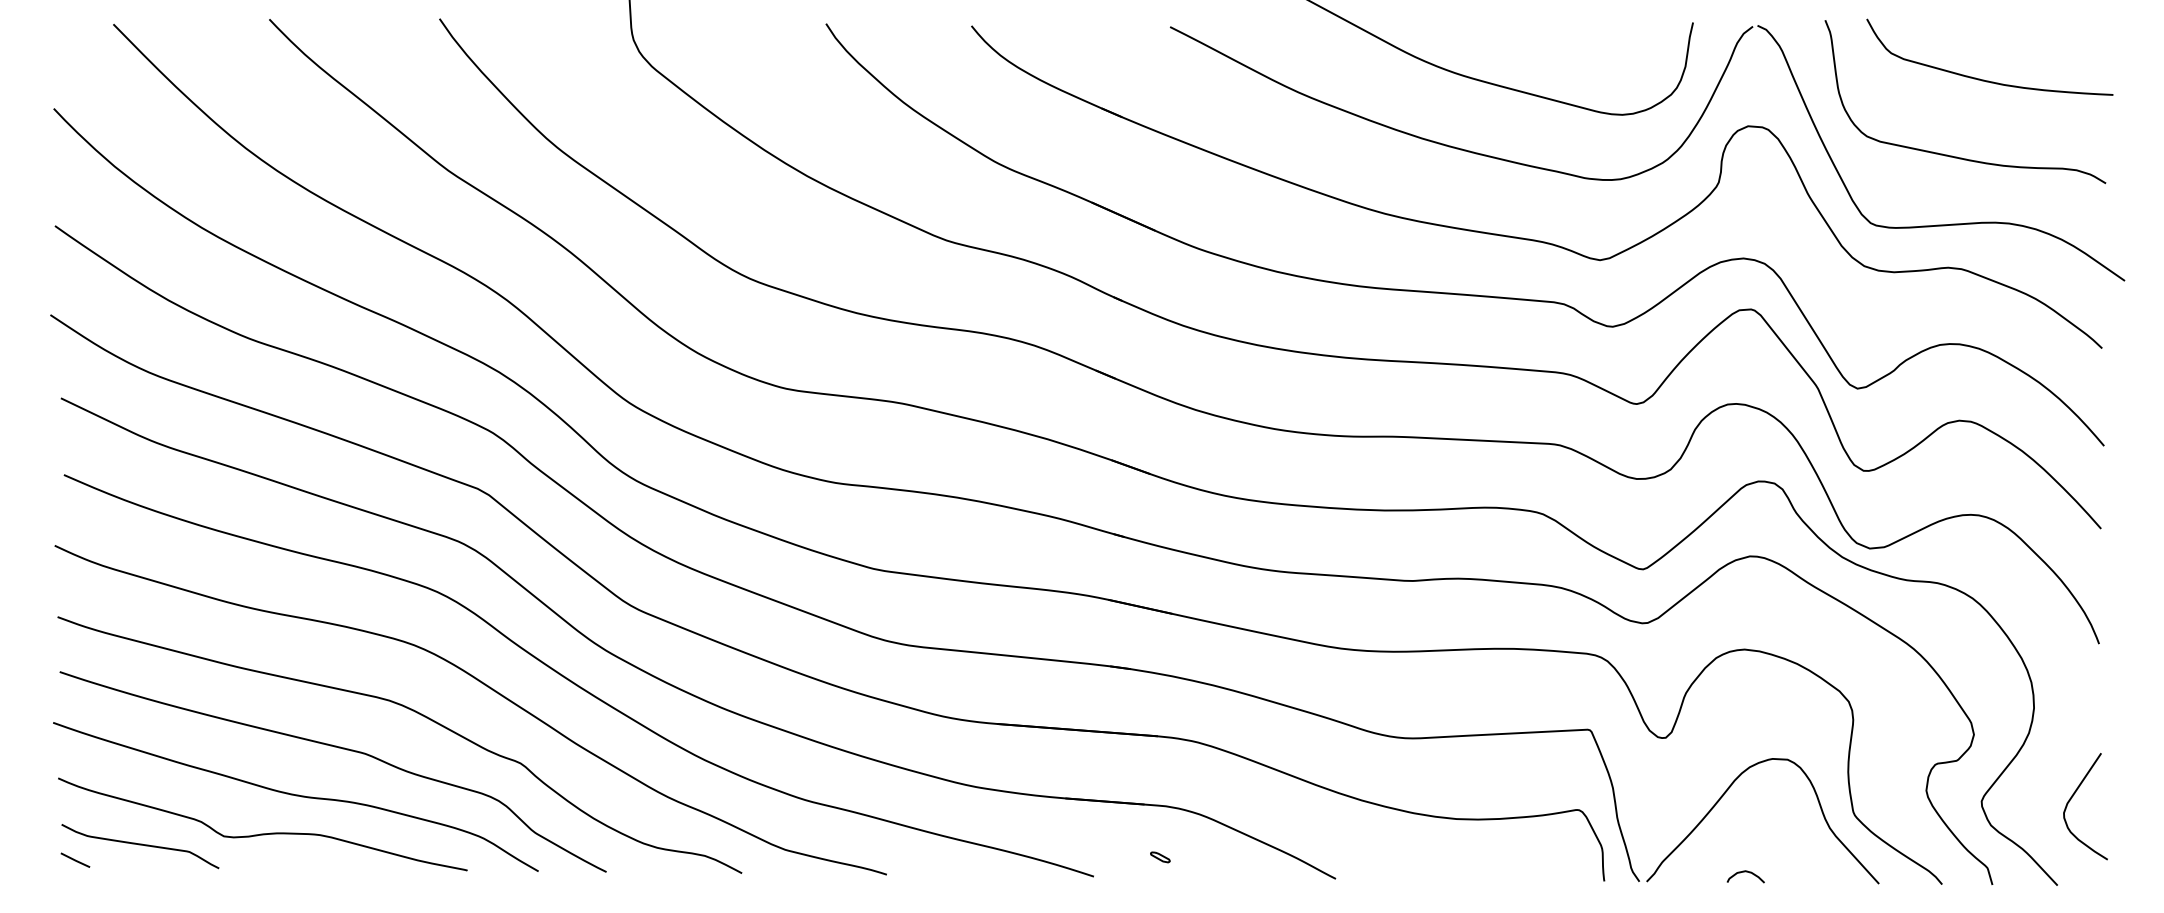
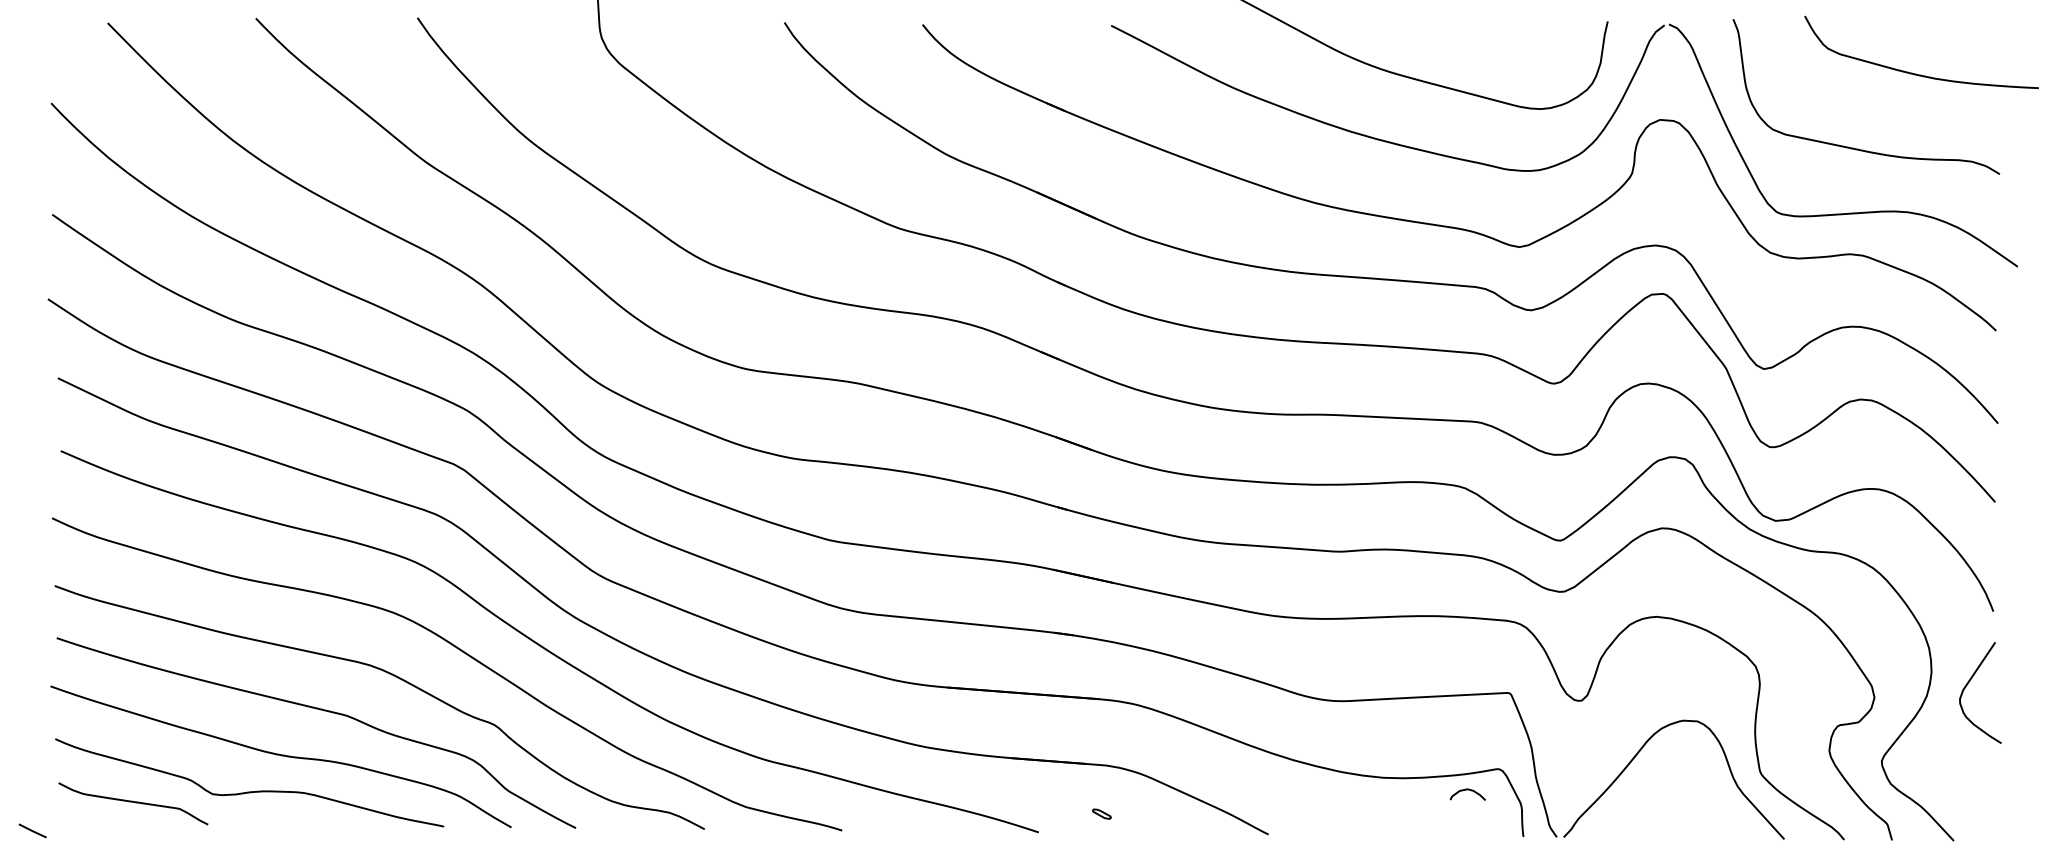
curve: (1984, 79) -> (1916, 73), moved
curve: (2072, 797) -> (1968, 684), moved
line: (75, 859) -> (32, 830), moved
curve: (1745, 872) -> (1467, 790), moved

